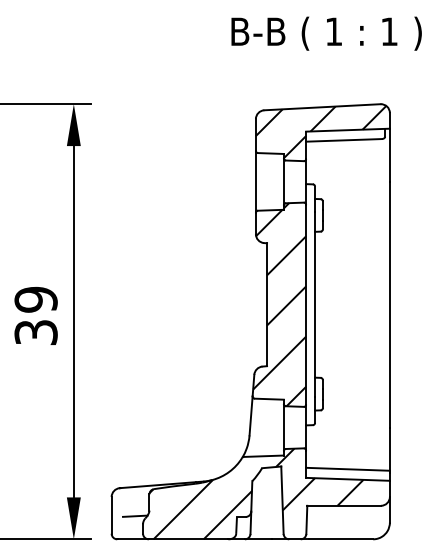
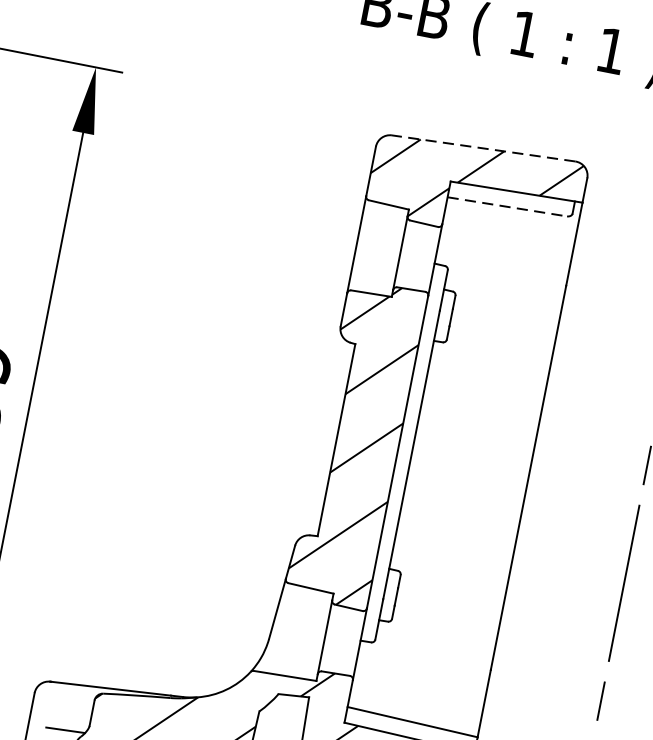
line: (321, 107) -> (482, 148), solid -> dashed
line: (344, 140) -> (507, 207), solid -> dashed

